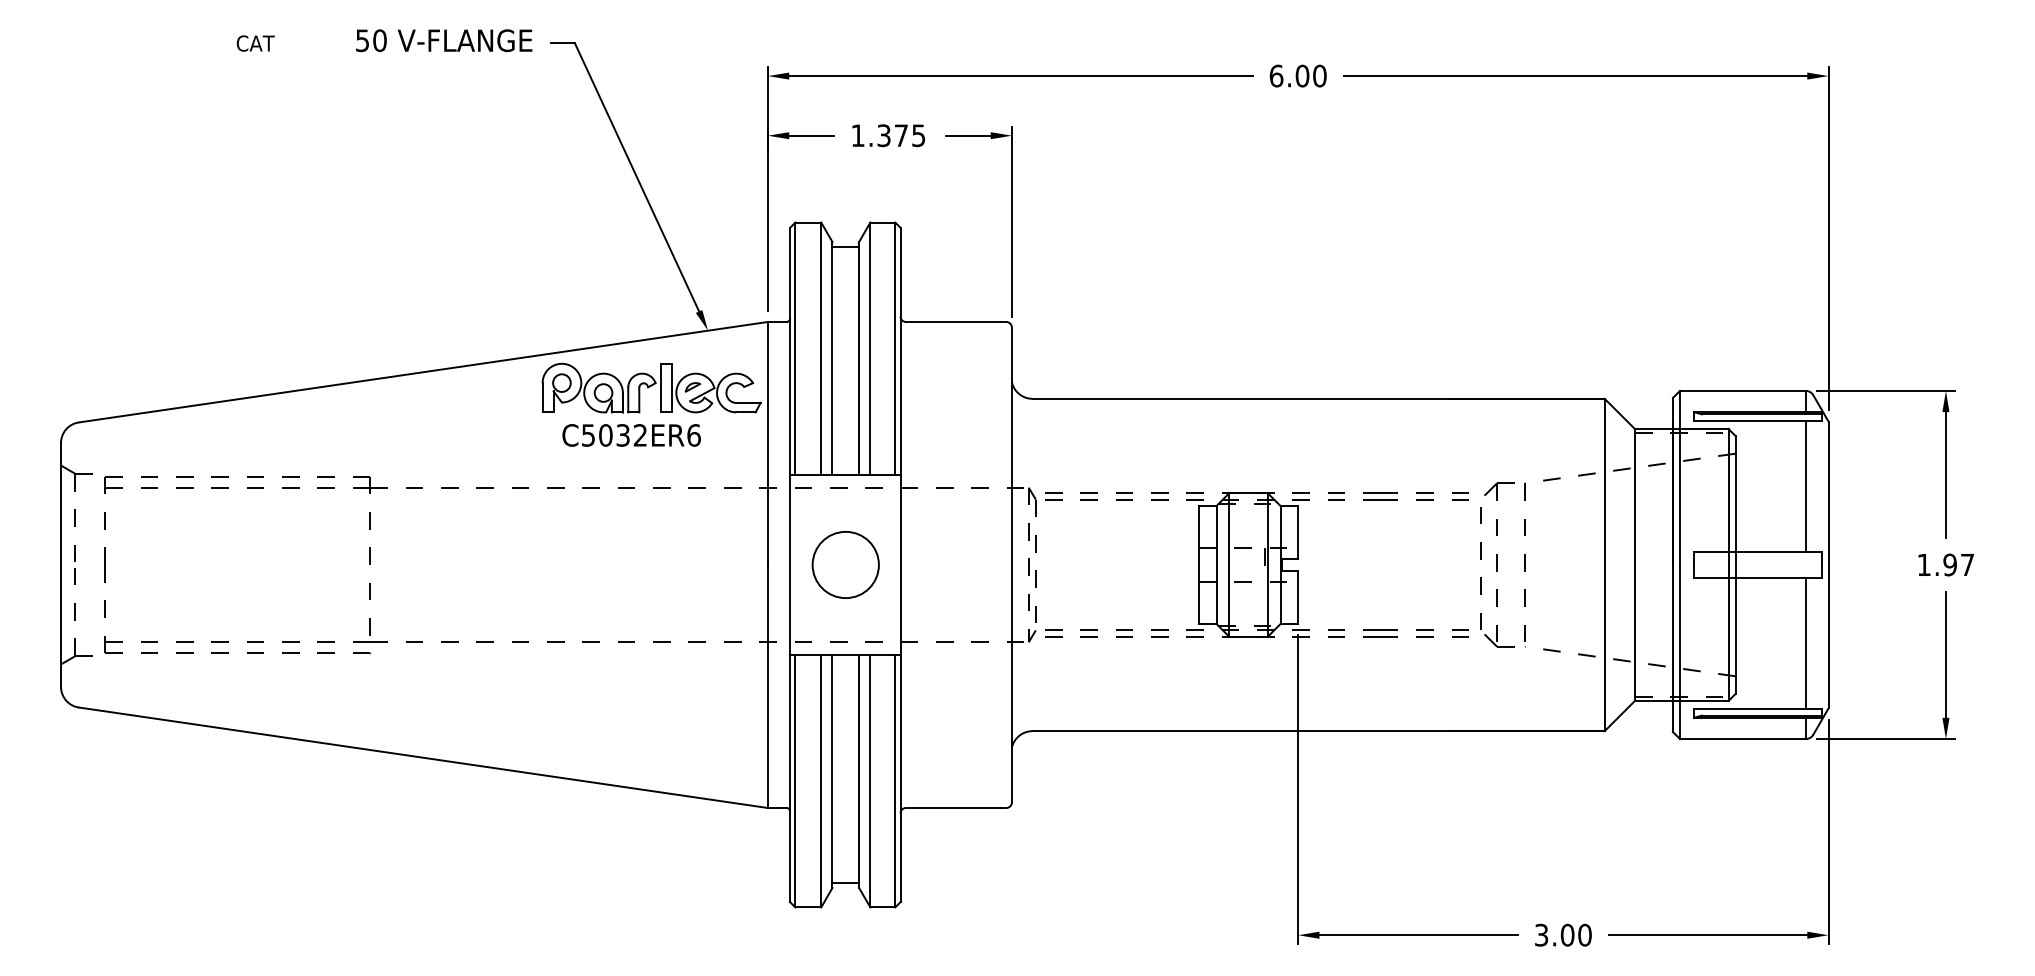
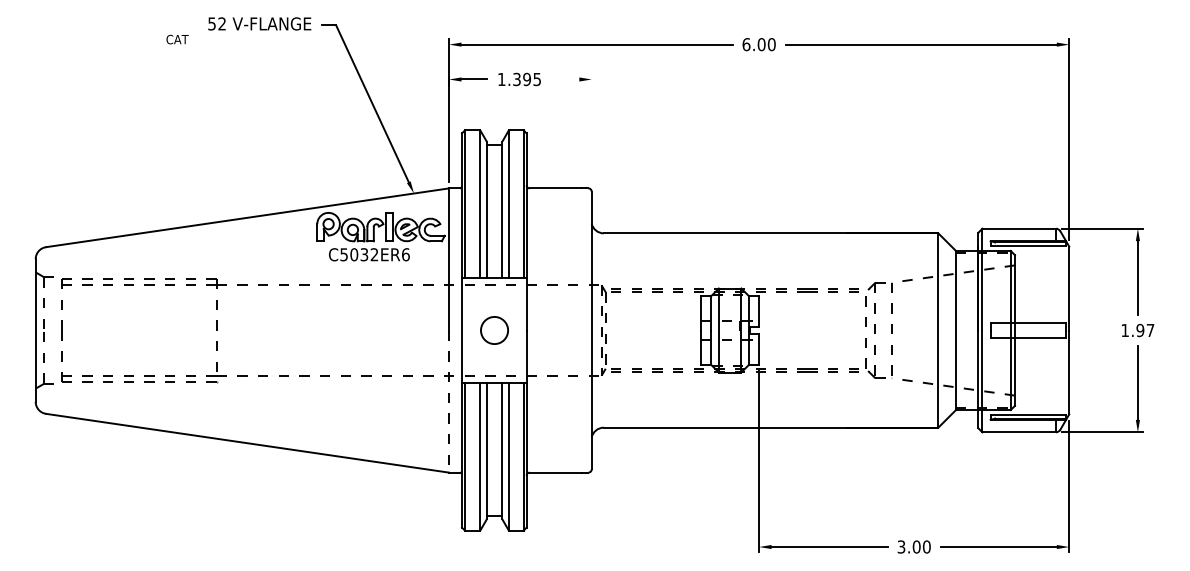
text: (380, 39) -> (222, 23), 50 -> 52
text: (255, 43) -> (177, 39), moved
text: (902, 135) -> (527, 79), 1.375 -> 1.395
line: (968, 135) -> (566, 79), removed
line: (1011, 221) -> (591, 129), removed
line: (1805, 486) -> (1055, 284), removed
circle: (845, 564) -> (494, 330), size x0.7
line: (1805, 643) -> (1055, 376), removed
line: (768, 688) -> (449, 402), solid -> dashed

